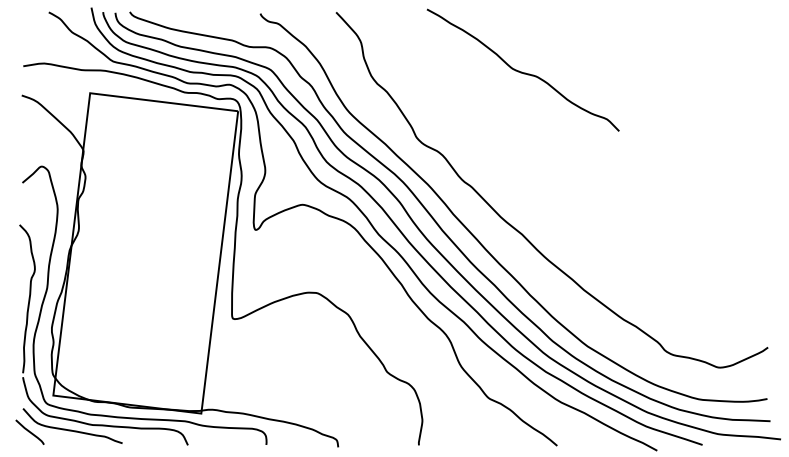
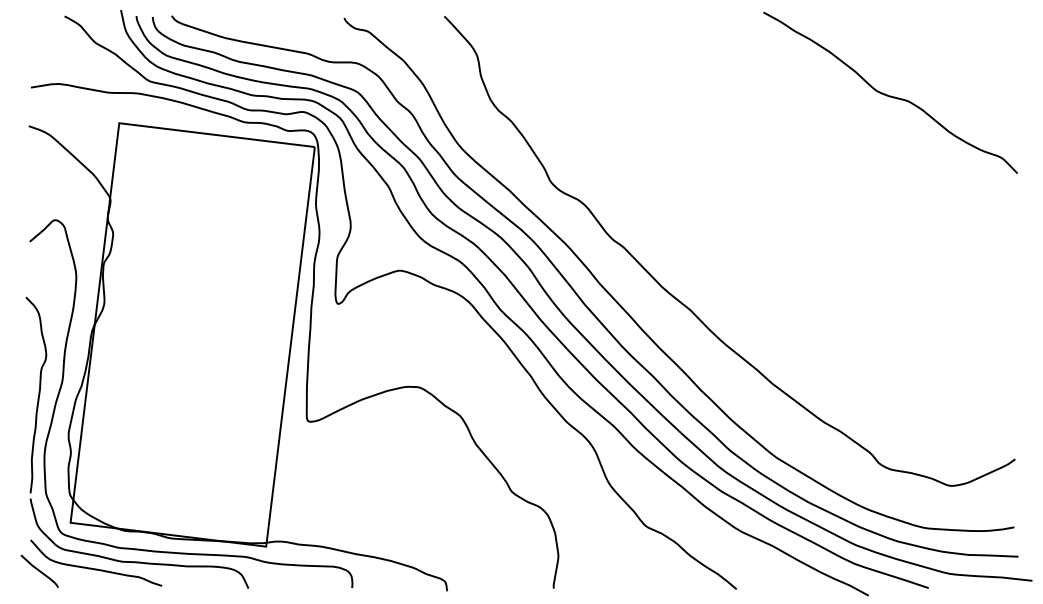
curve: (523, 72) -> (890, 95), moved

